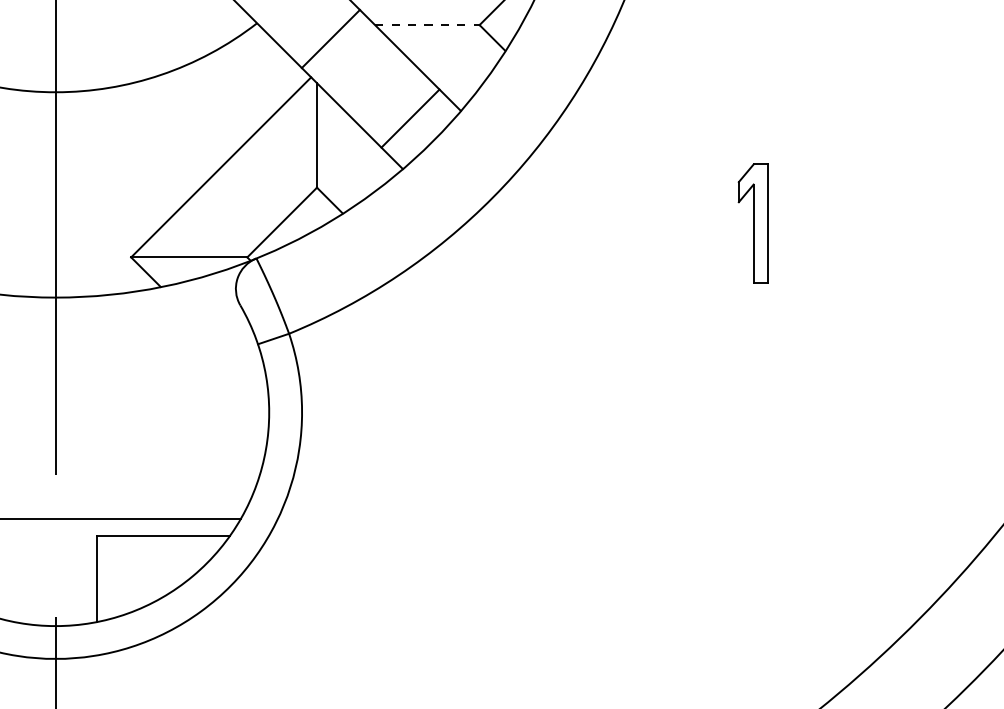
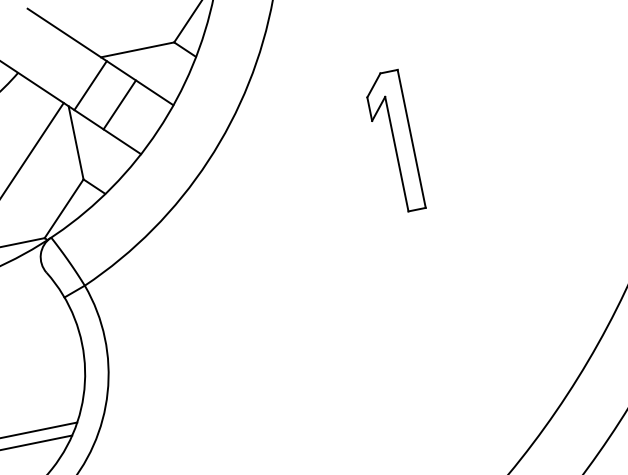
line: (427, 25) -> (137, 50), dashed -> solid
line: (330, 38) -> (90, 85), moved
line: (410, 118) -> (119, 104), moved
part: (753, 223) -> (394, 142), size x1.67

